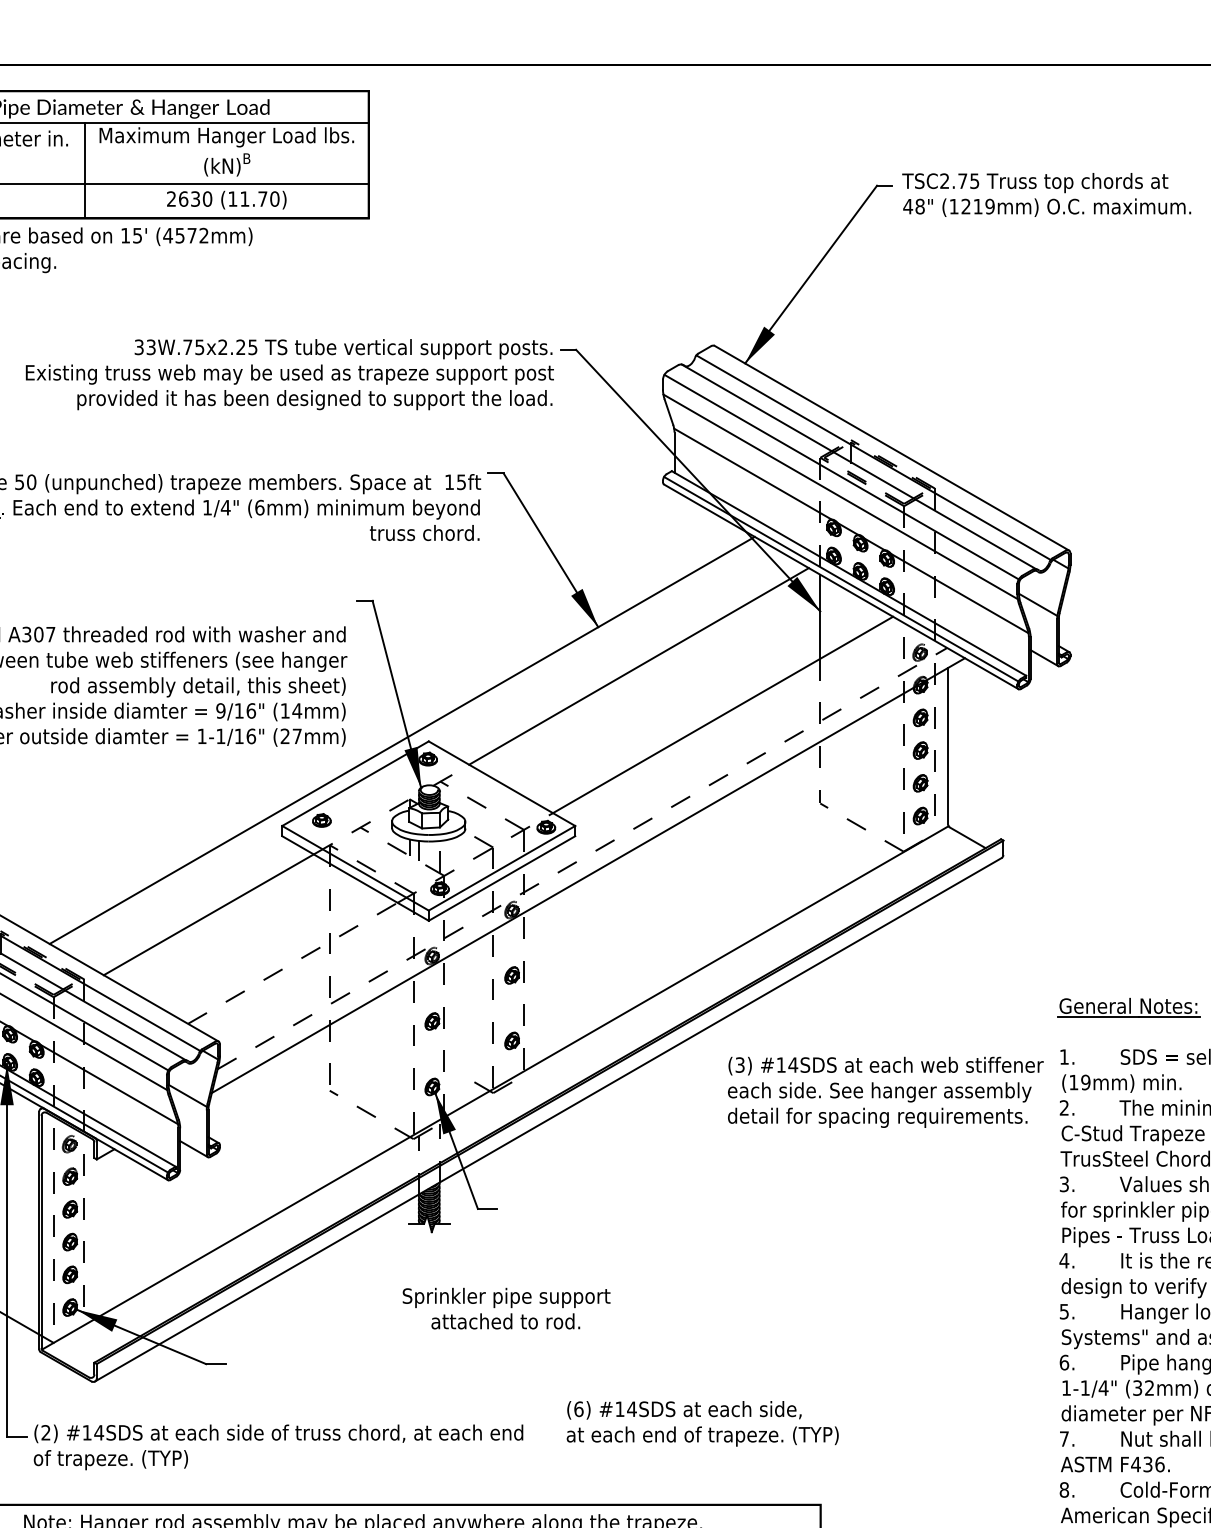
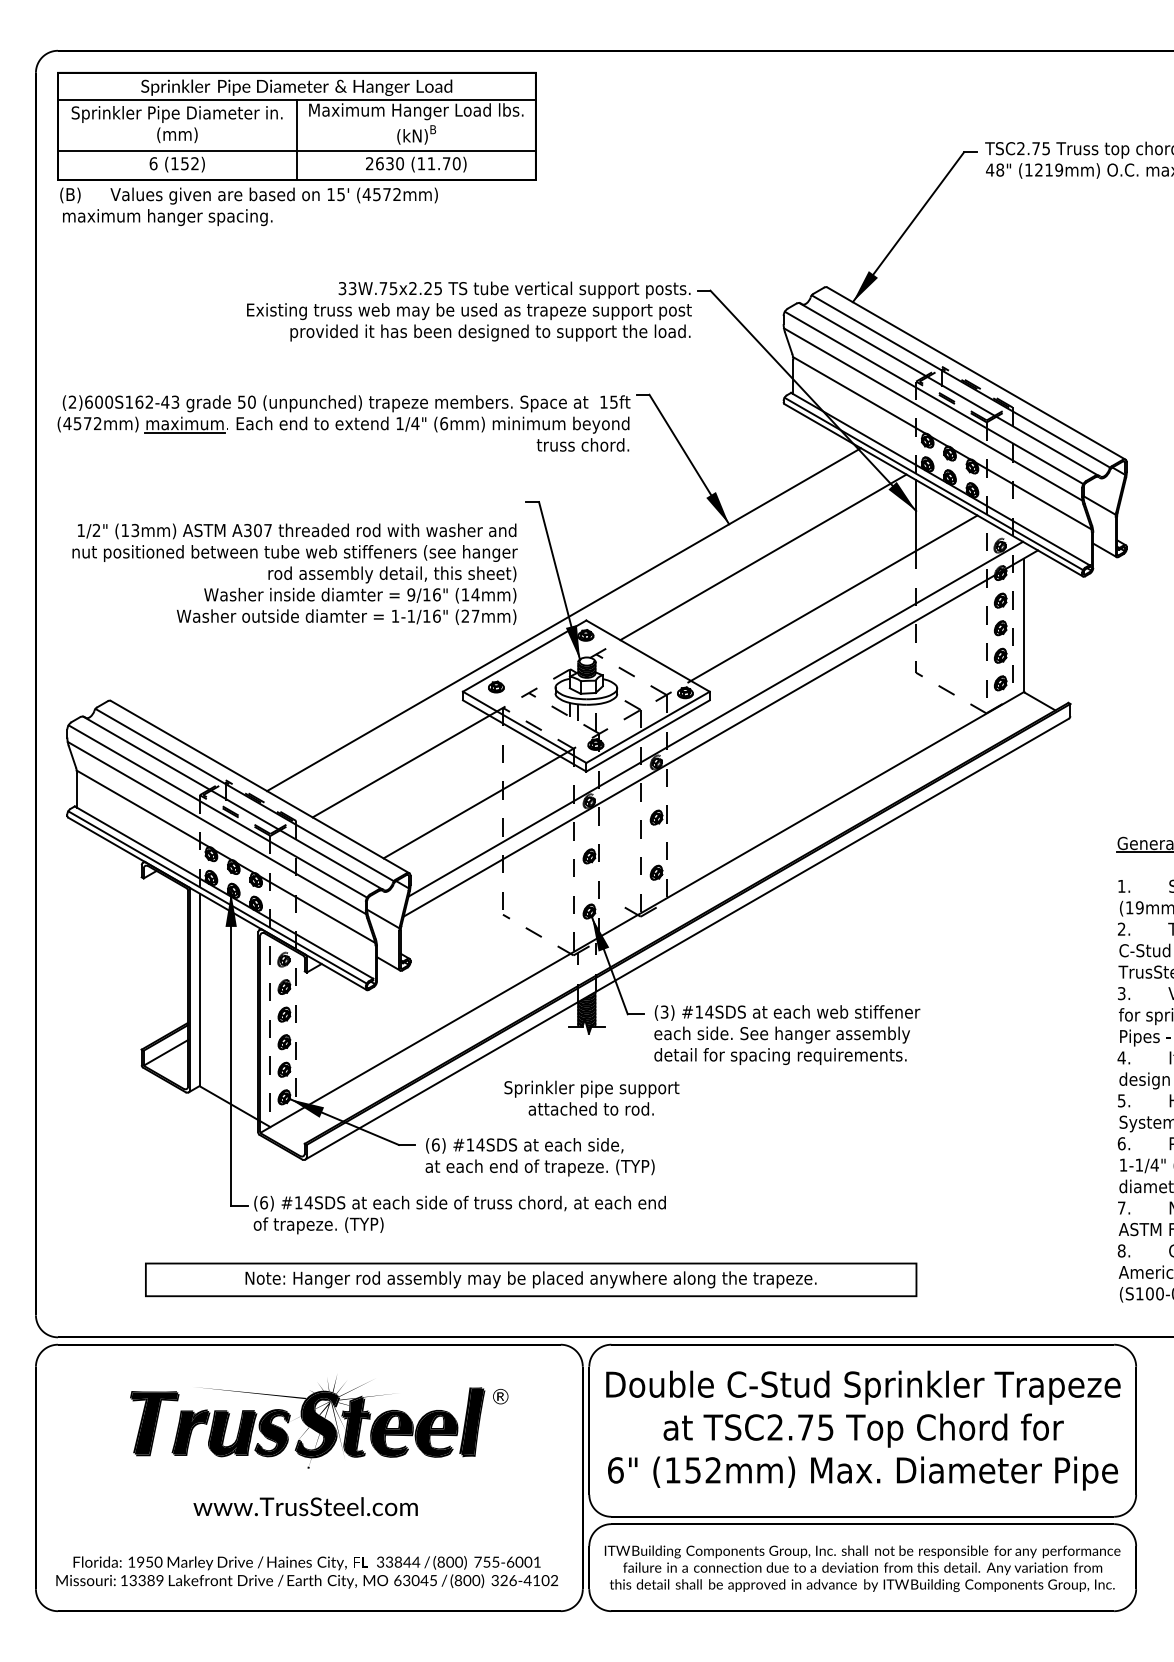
line: (582, 858) -> (715, 719), dashed -> solid
line: (292, 963) -> (471, 807), dashed -> solid
text: (886, 1091) -> (787, 1034), moved
text: (506, 1307) -> (591, 1097), moved
text: (701, 1424) -> (539, 1157), moved
text: (46, 1432) -> (264, 1202), (2) -> (6)

